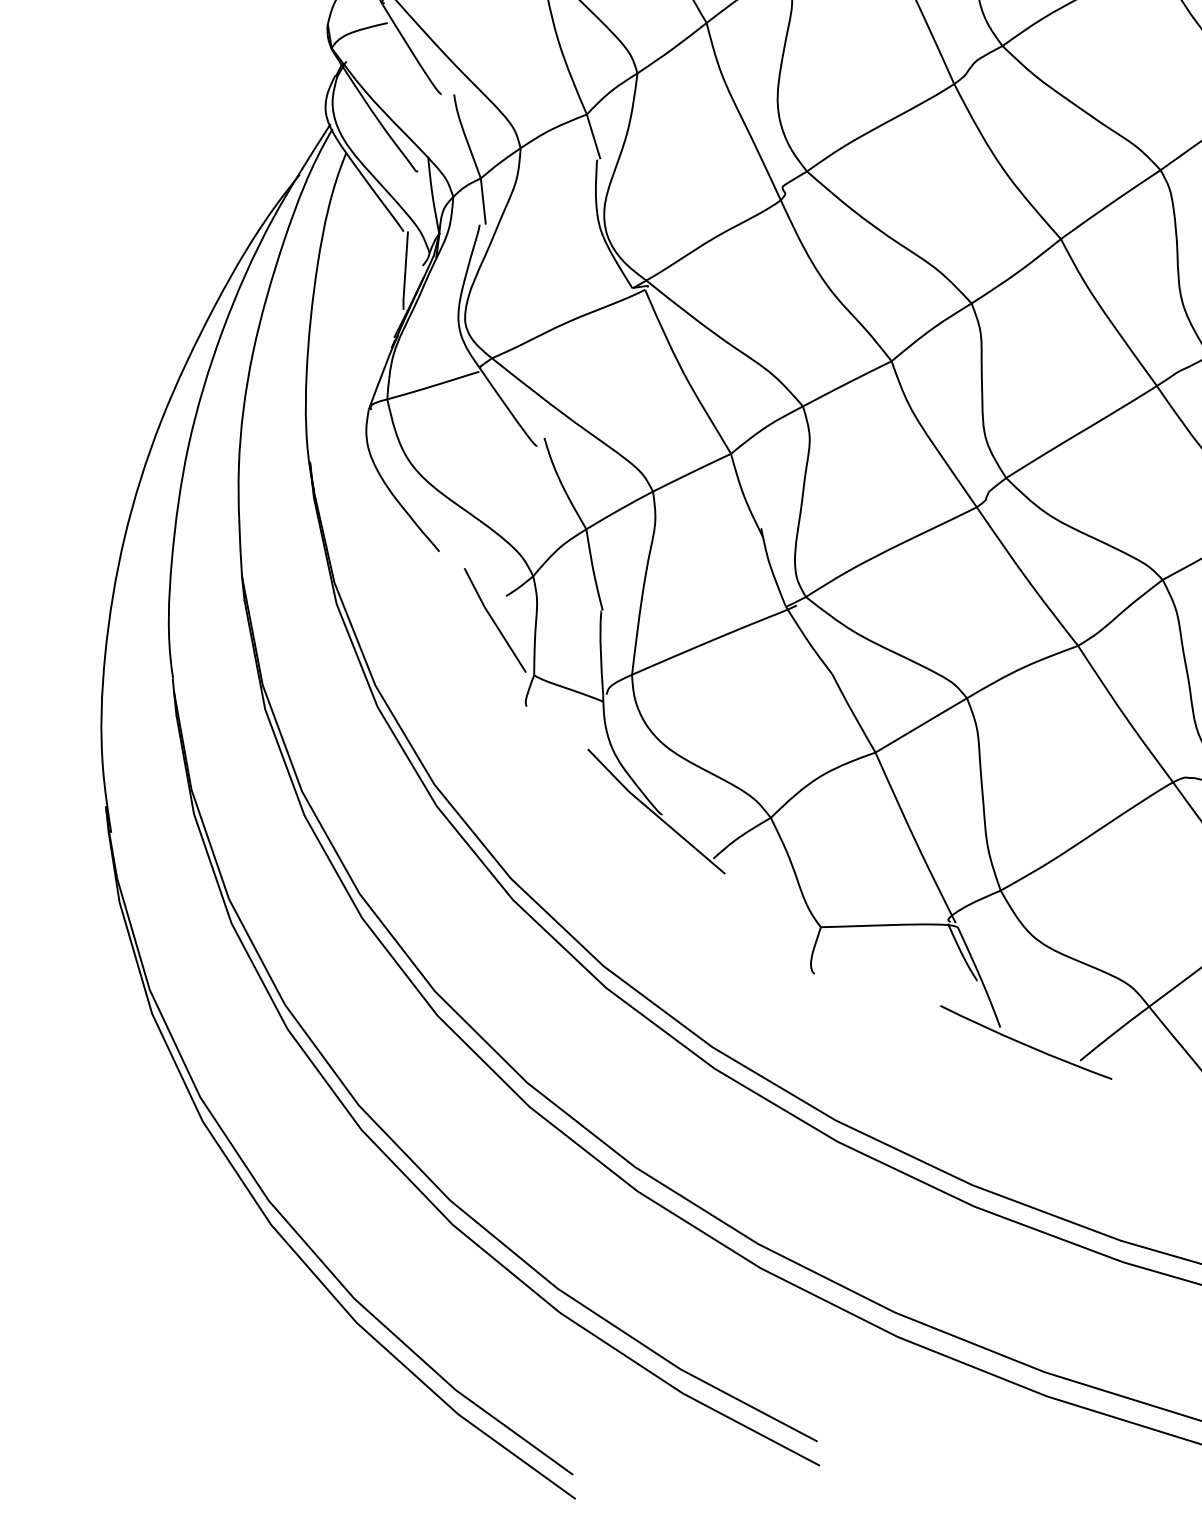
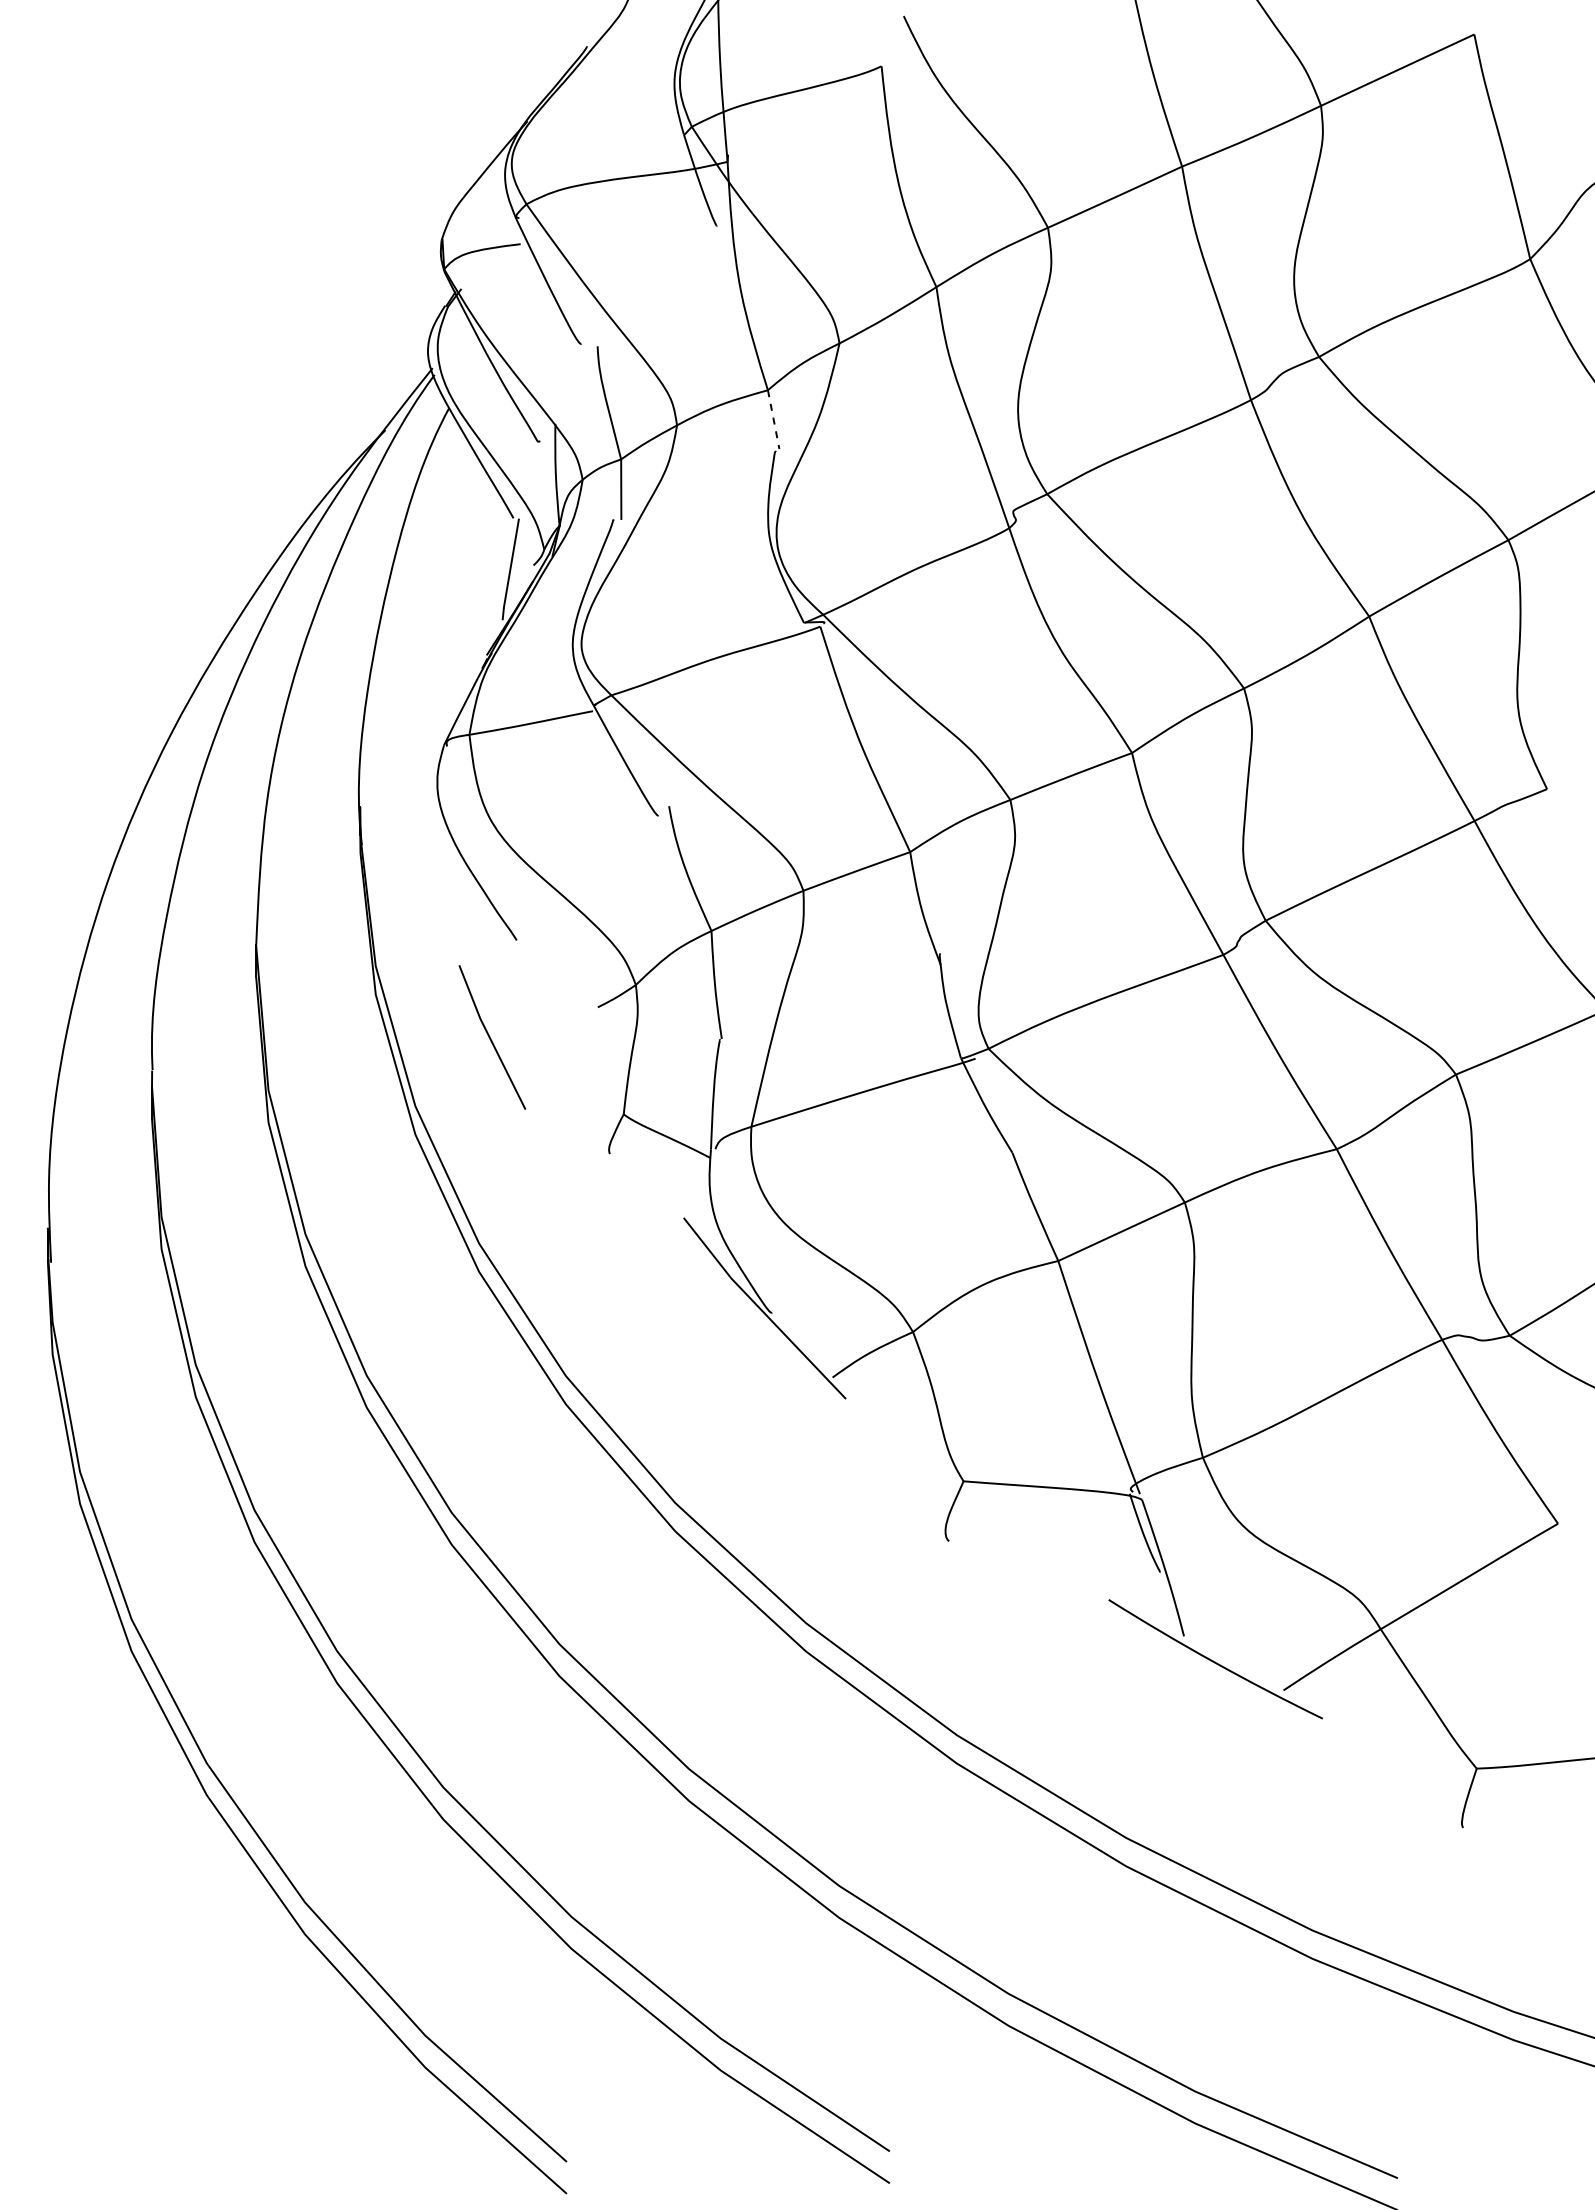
line: (593, 136) -> (773, 419), solid -> dashed
line: (494, 621) -> (491, 1038), moved

